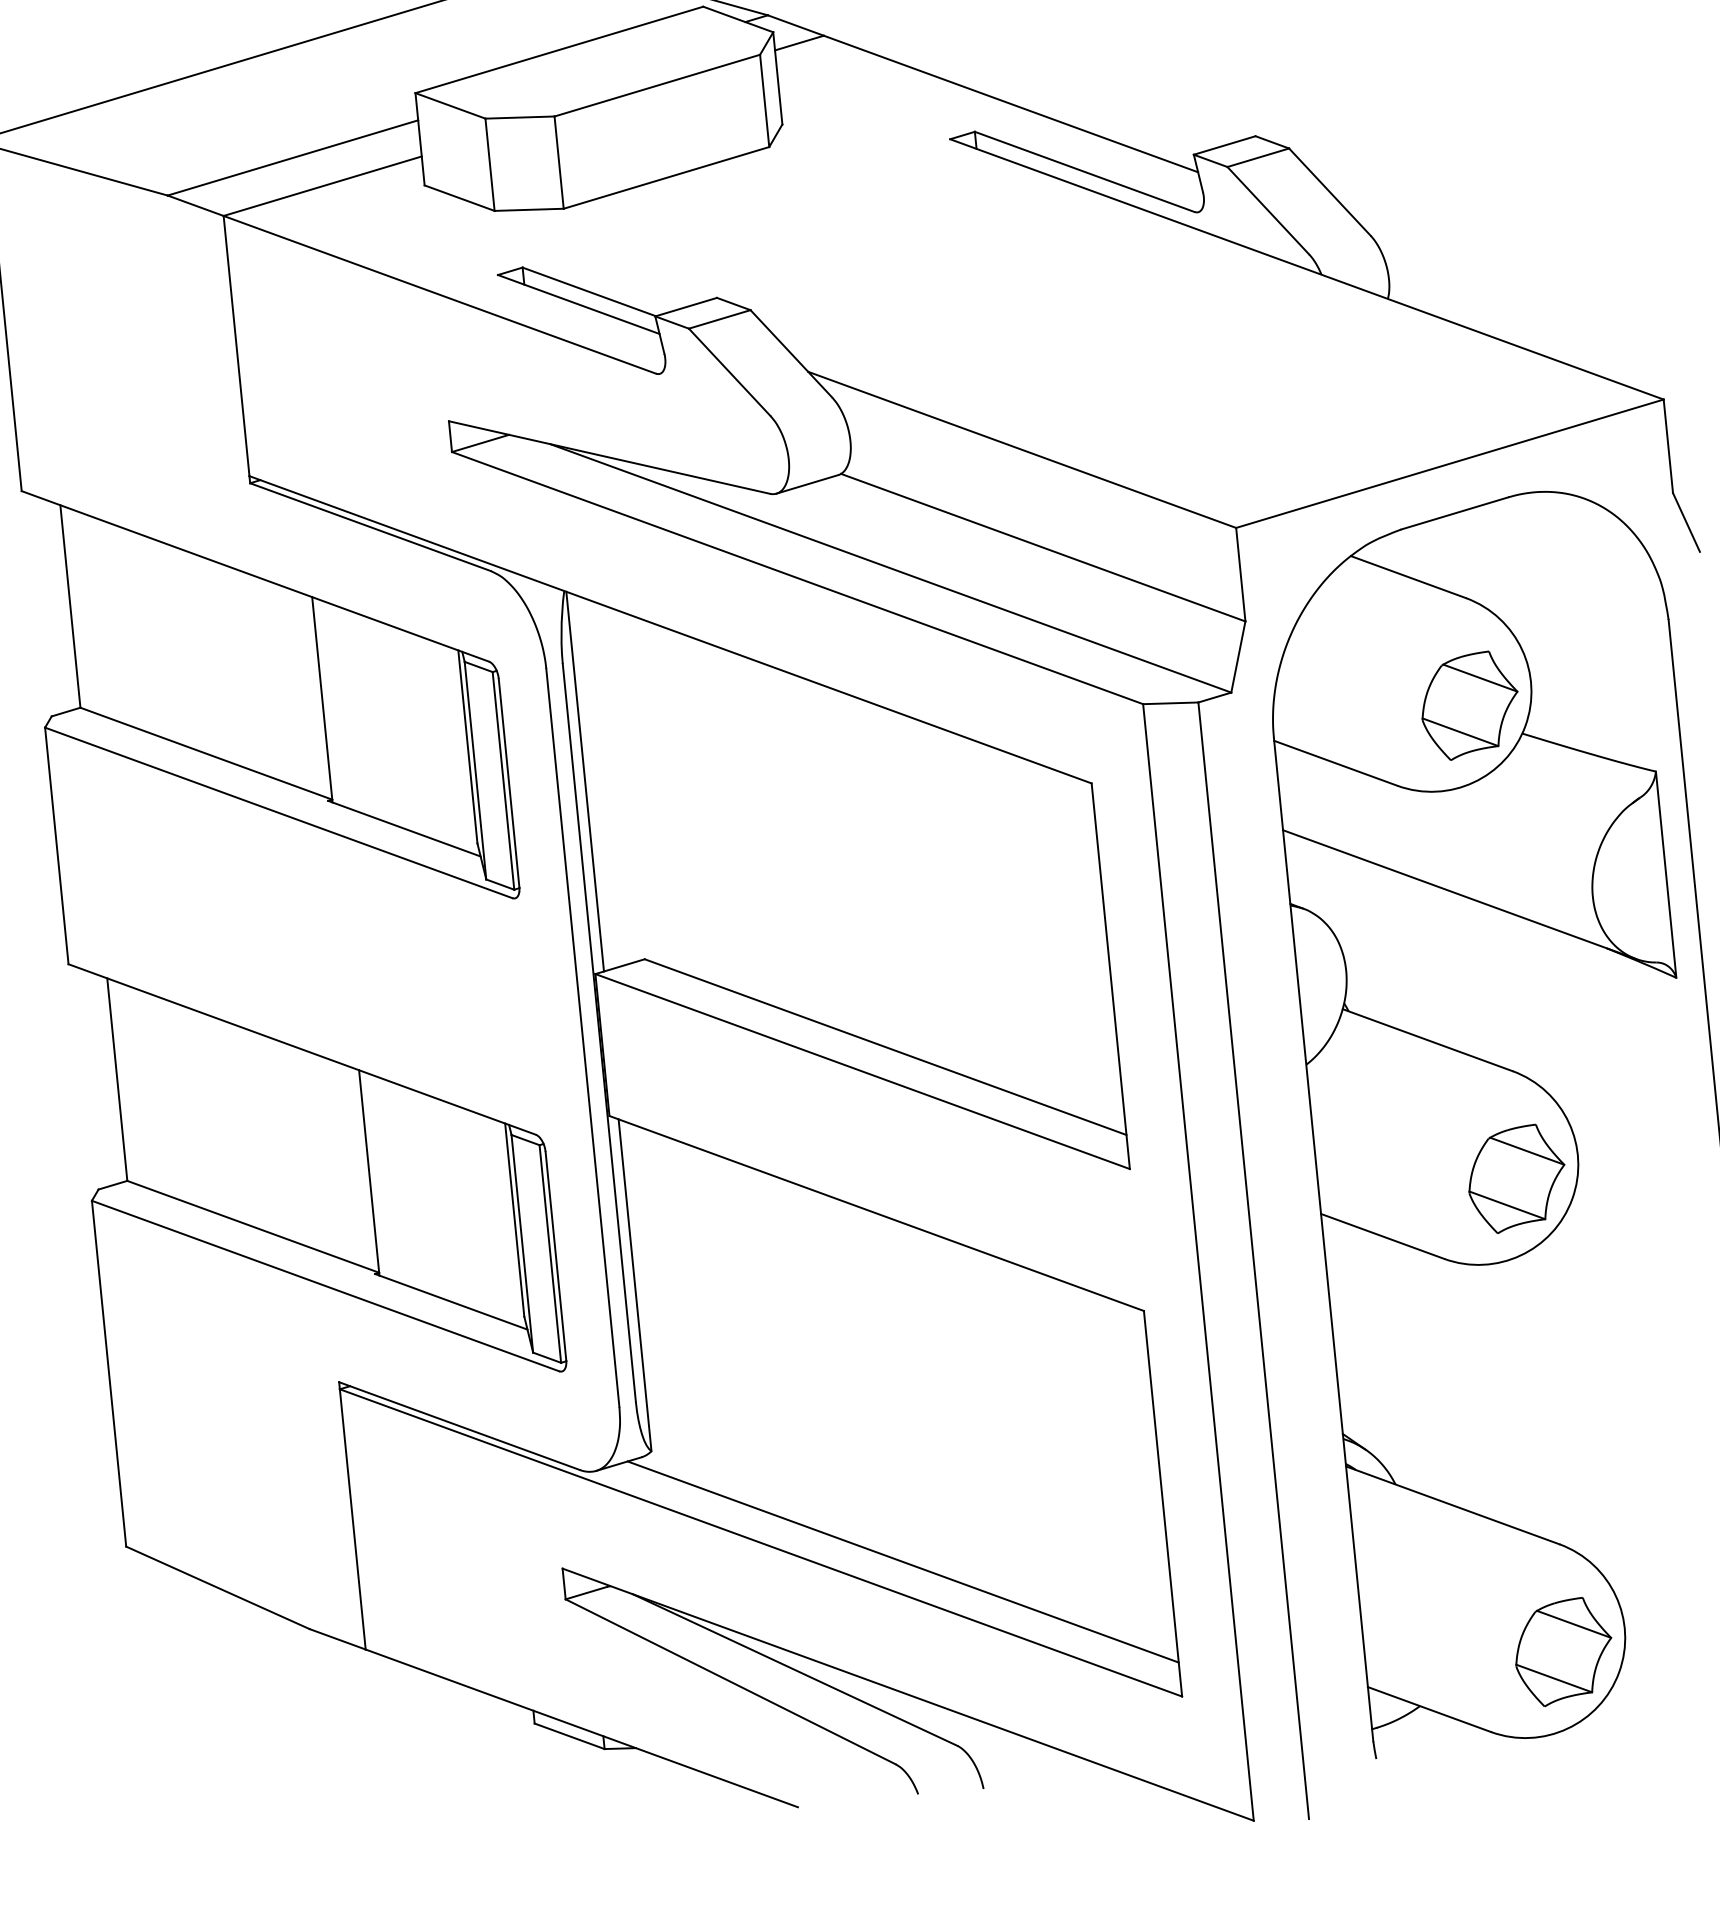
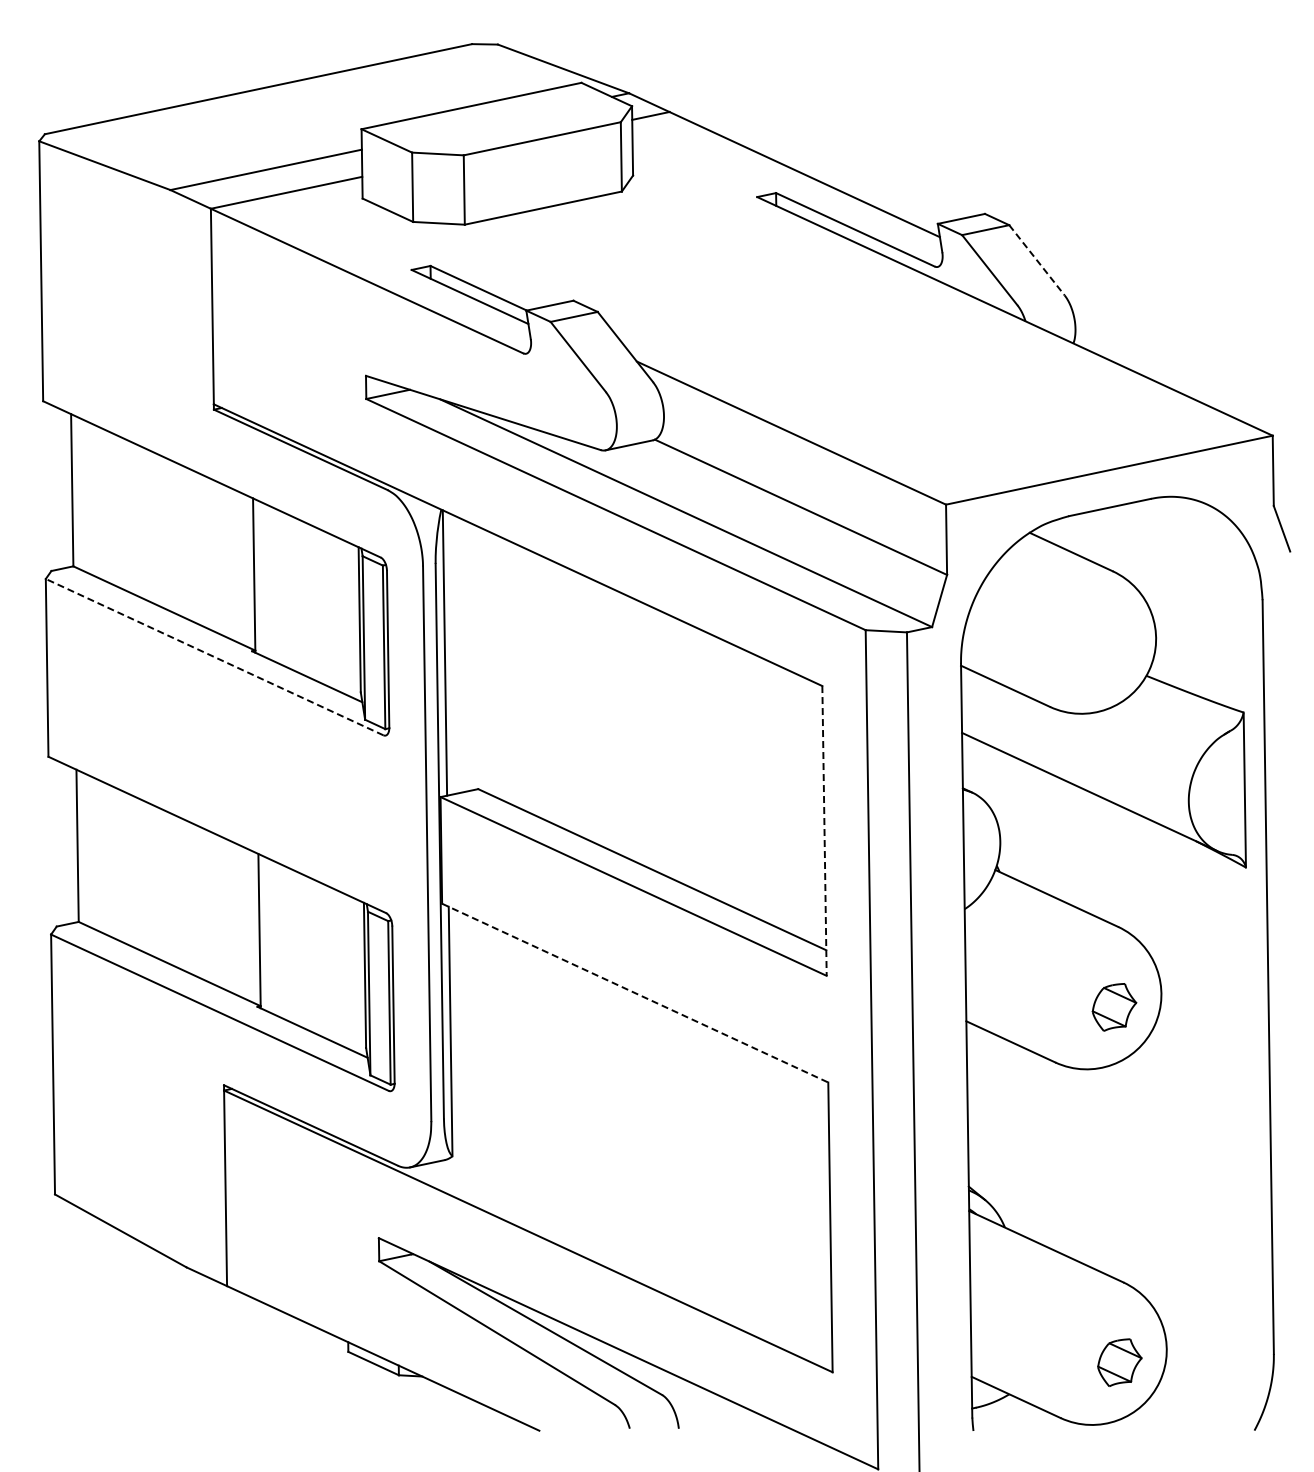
line: (1329, 192) -> (1036, 260), solid -> dashed
part: (1470, 705) -> (1109, 651), removed
line: (278, 812) -> (214, 656), solid -> dashed
line: (1110, 975) -> (824, 830), solid -> dashed
part: (1516, 1179) -> (1114, 1007), size x0.6
line: (877, 1213) -> (635, 993), solid -> dashed
line: (903, 1561) -> (633, 1254), removed
part: (1563, 1651) -> (1119, 1362), size x0.6

